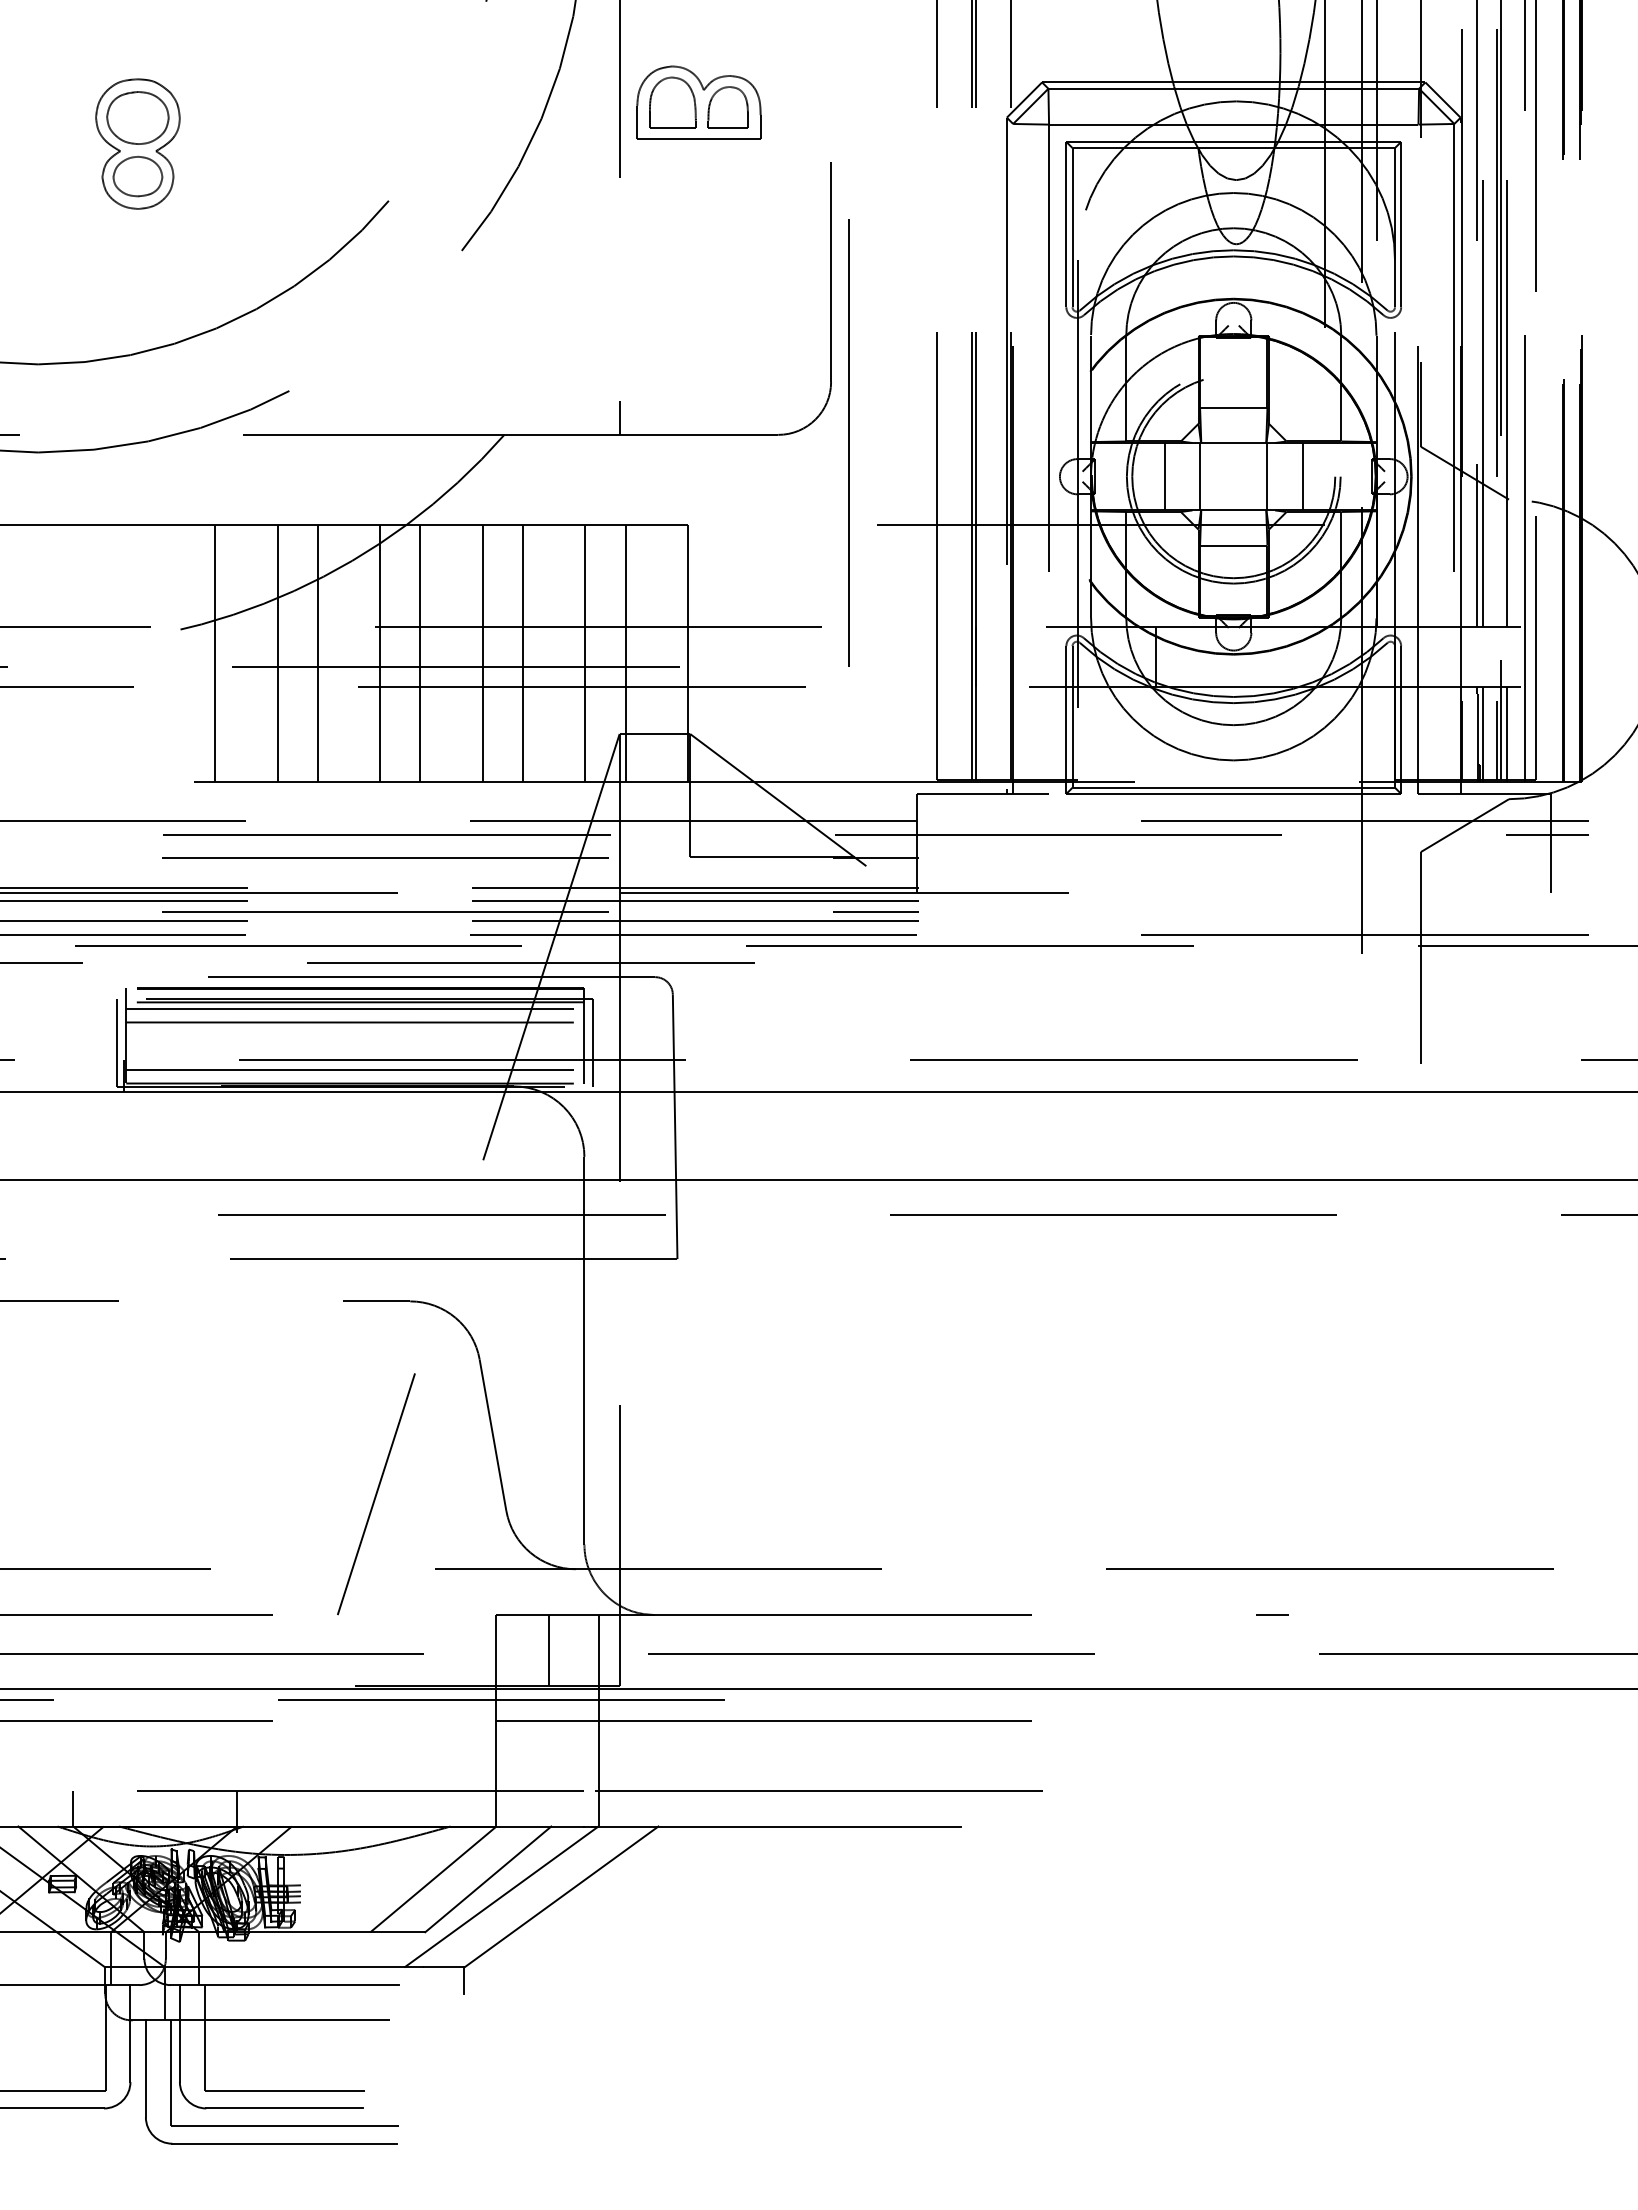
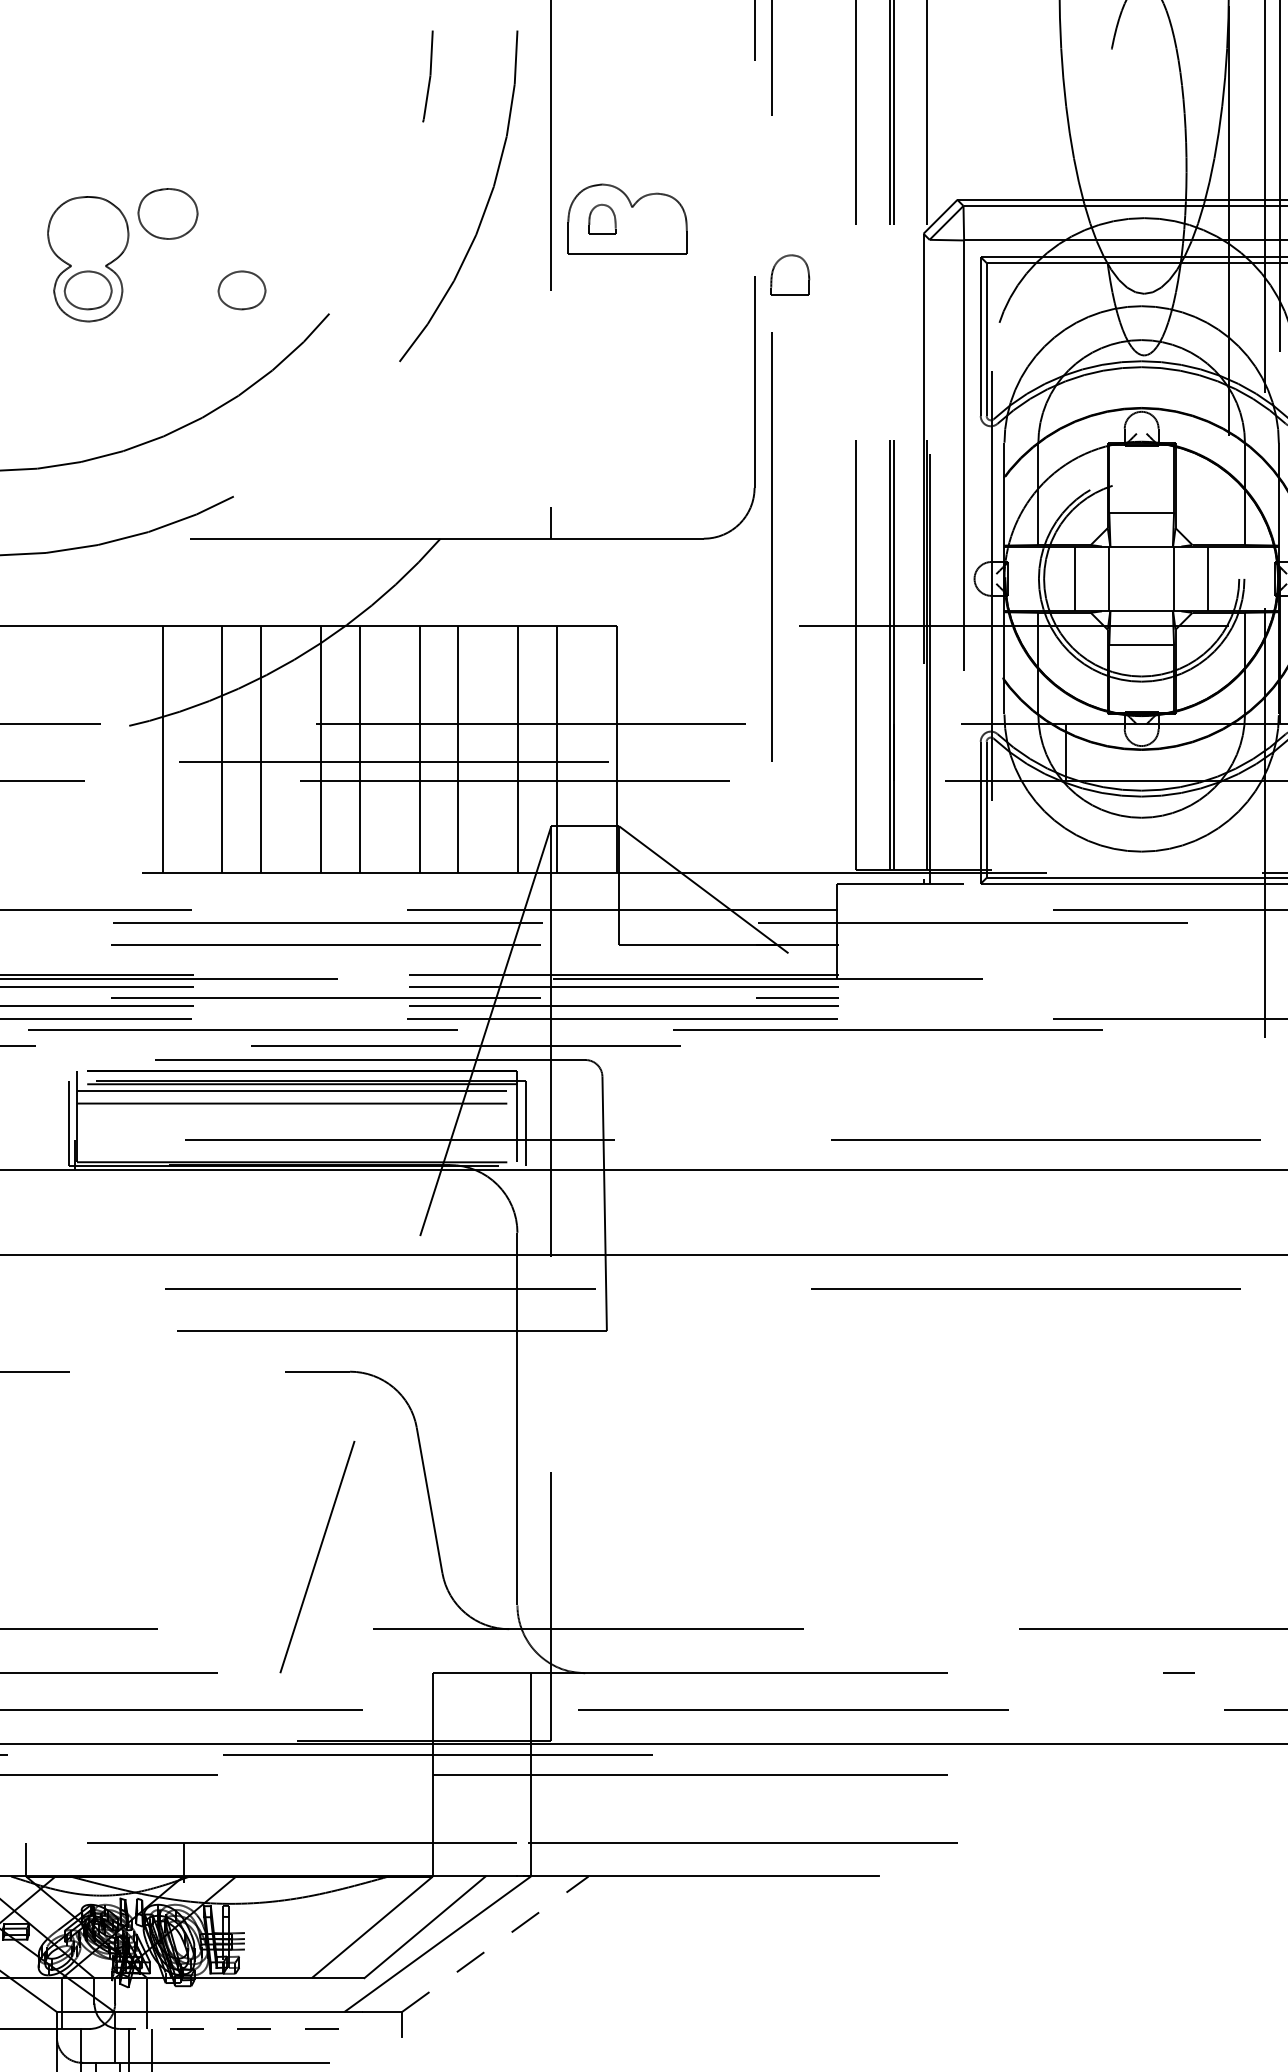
part: (672, 102) -> (602, 219), size x0.6
part: (727, 107) -> (789, 274), moved
part: (137, 117) -> (167, 213), moved
part: (297, 176) -> (241, 290), added
line: (355, 1069) -> (297, 1148), removed
line: (549, 1650) -> (483, 1707), removed
line: (561, 1897) -> (495, 1944), solid -> dashed
line: (284, 1985) -> (229, 2029), solid -> dashed

